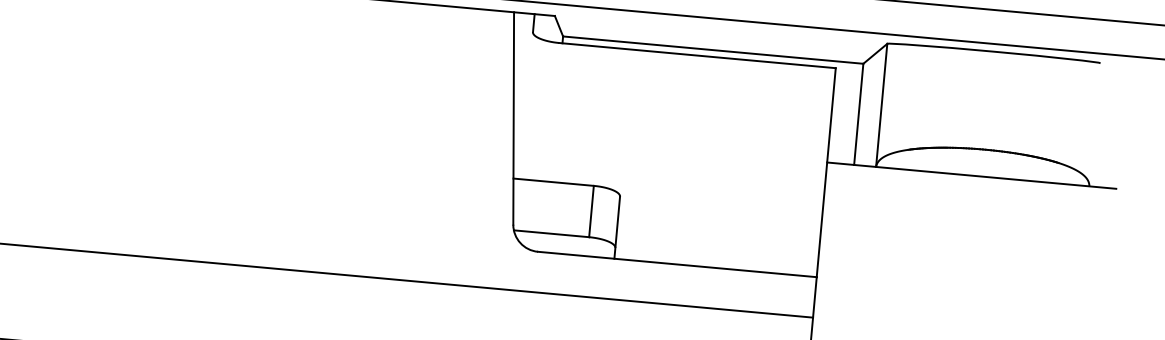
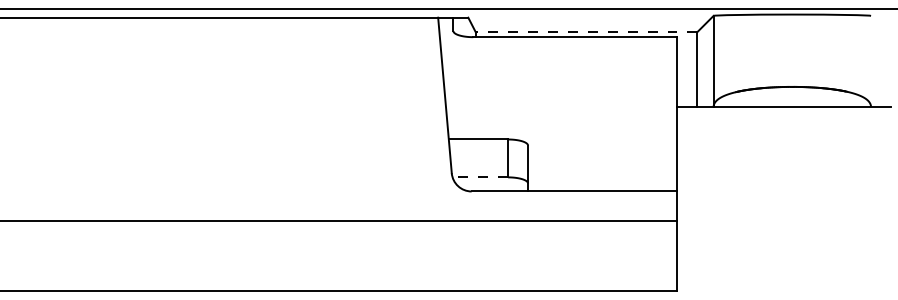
line: (713, 50) -> (586, 32), solid -> dashed
line: (551, 233) -> (480, 177), solid -> dashed

